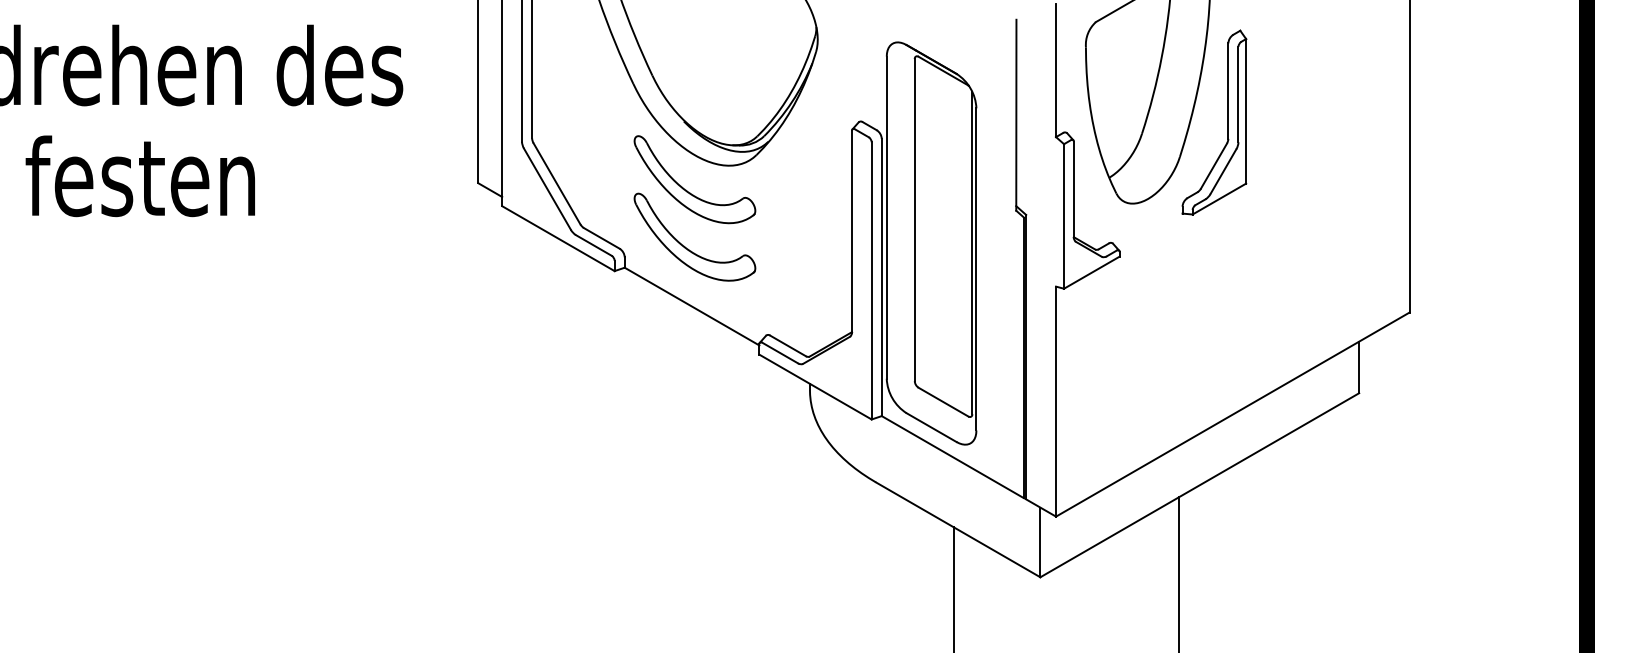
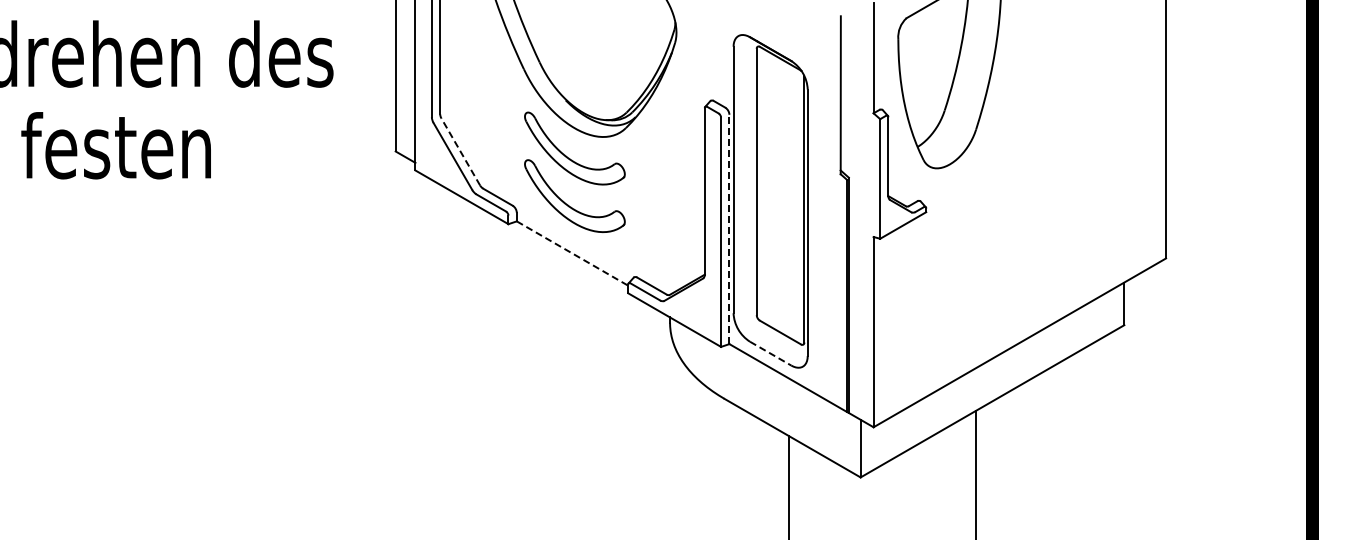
part: (1227, 122) -> (1015, 101), removed
line: (556, 183) -> (460, 151), solid -> dashed
line: (881, 277) -> (729, 229), solid -> dashed
line: (692, 306) -> (572, 253), solid -> dashed
line: (931, 427) -> (770, 353), solid -> dashed

